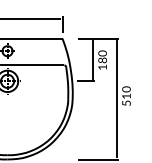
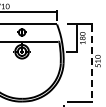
line: (116, 99) -> (91, 63), solid -> dashed

